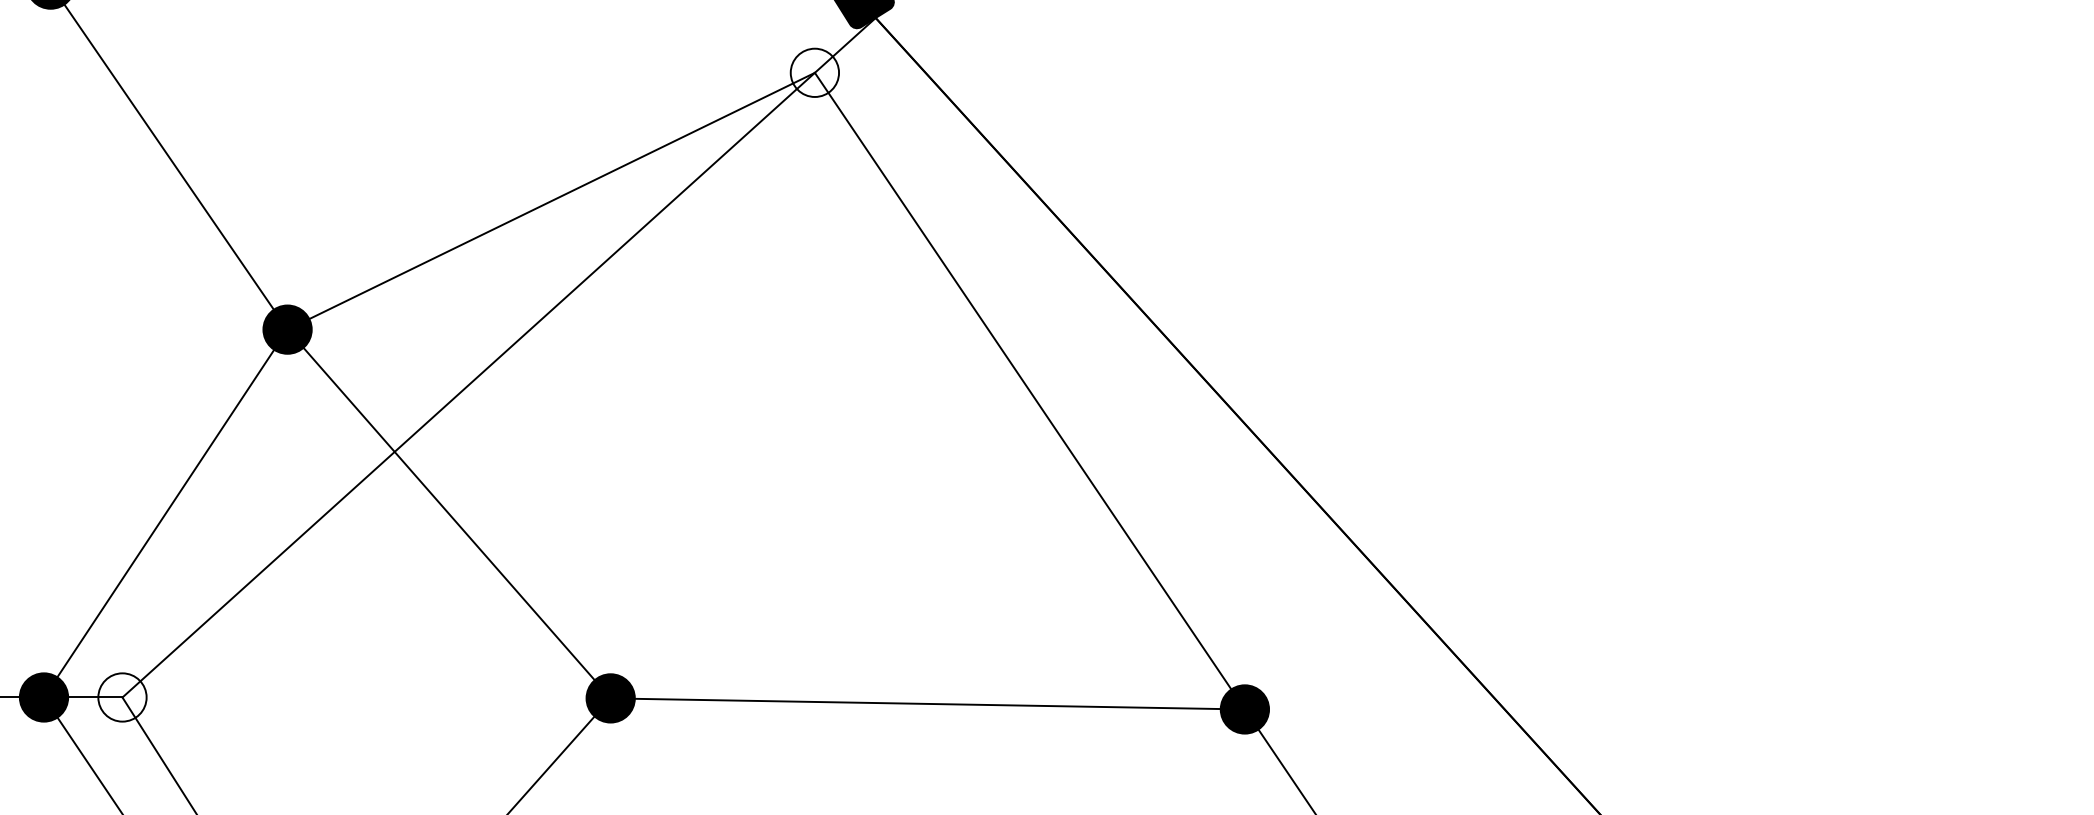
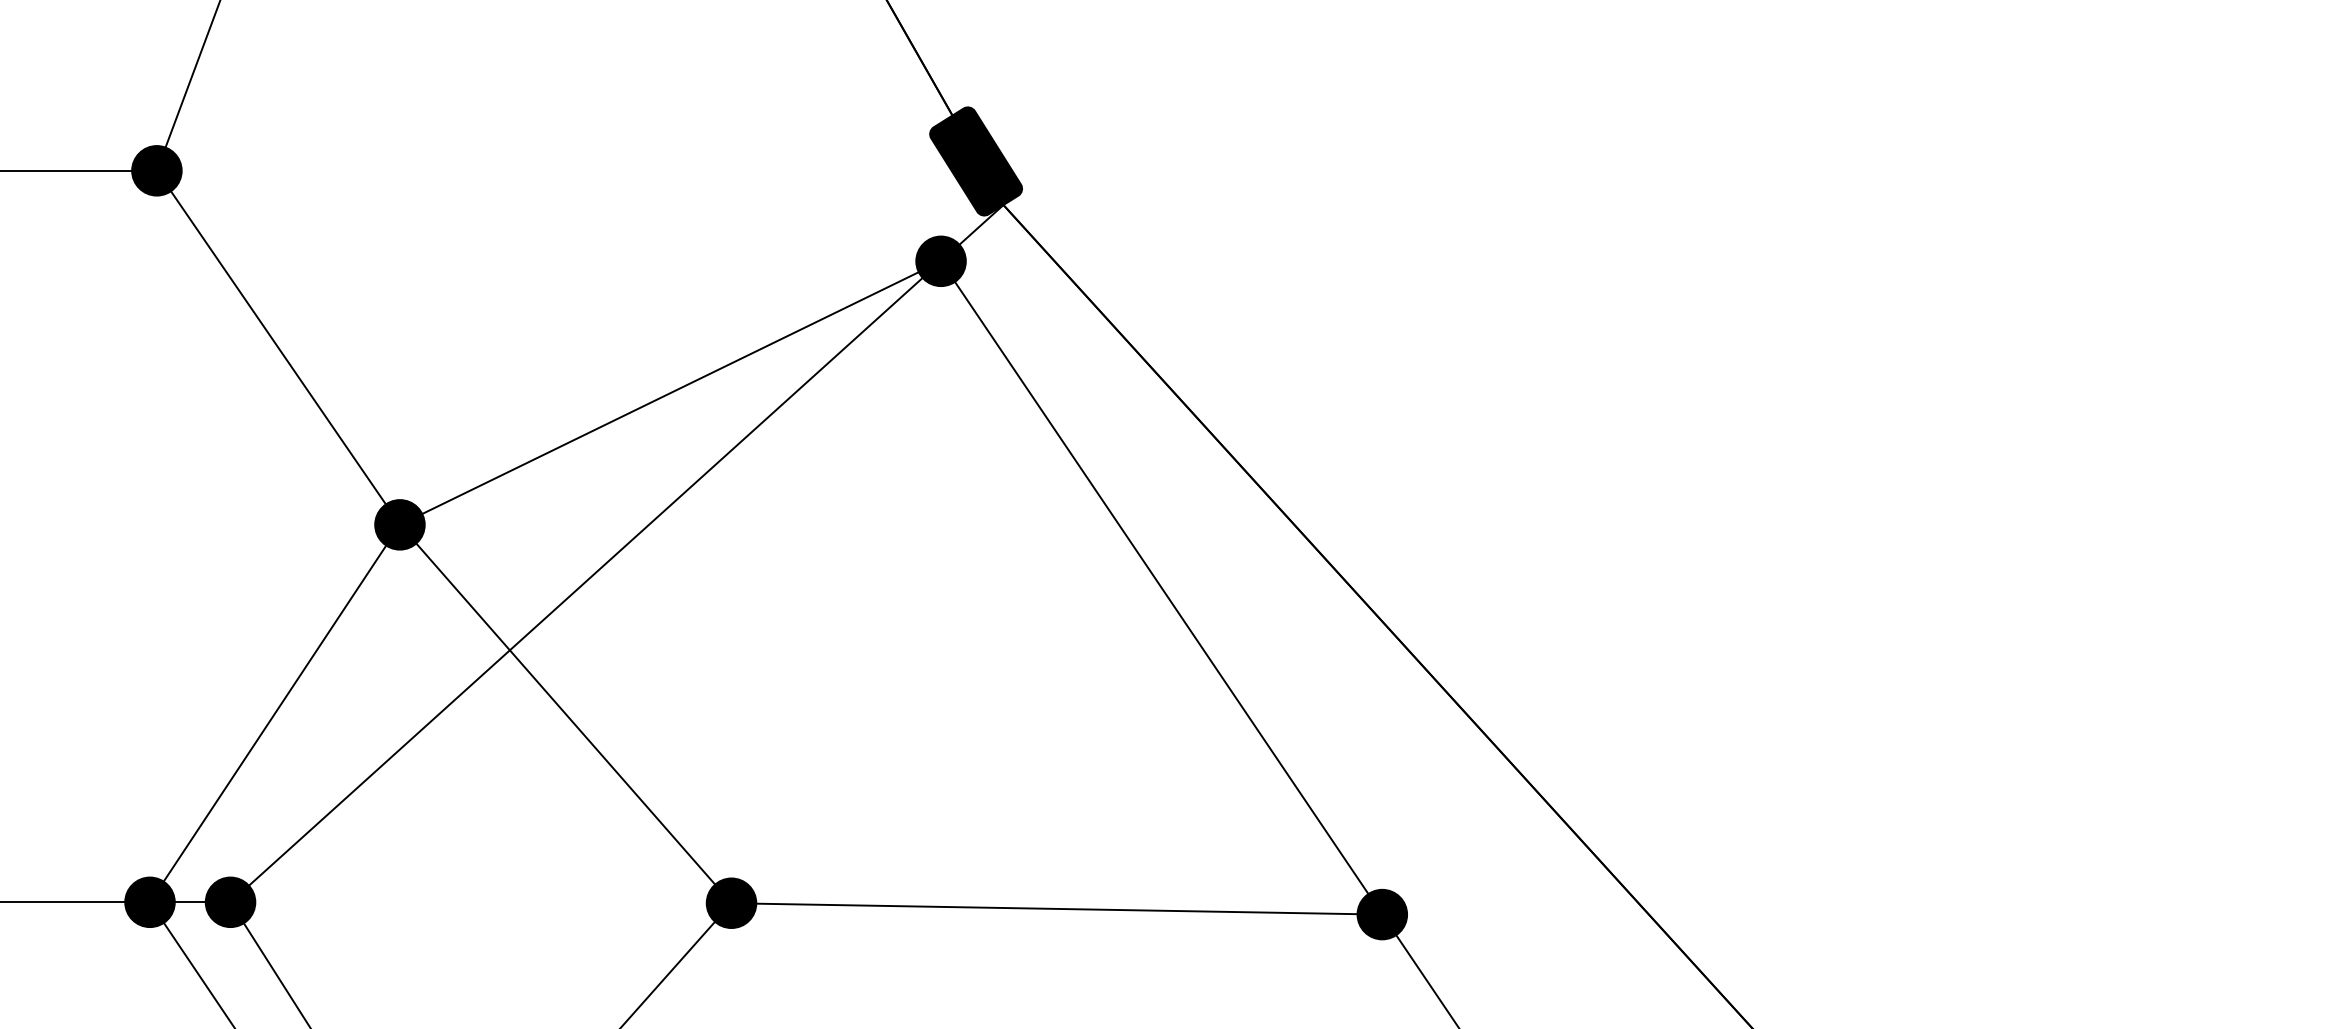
fill: (814, 73) -> (940, 261), added
fill: (122, 697) -> (230, 902), added

